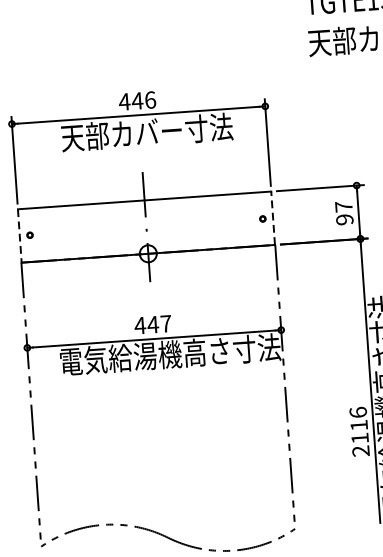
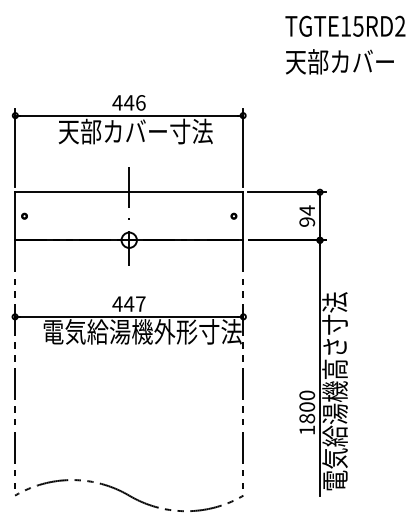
text: (343, 206) -> (306, 210), 97 -> 94
line: (273, 217) -> (243, 215), dashed -> solid
line: (19, 236) -> (15, 216), dashed -> solid
text: (206, 351) -> (175, 331), 電気給湯機高さ寸法 -> 電気給湯機外形寸法
text: (359, 431) -> (307, 412), 2116 -> 1800

